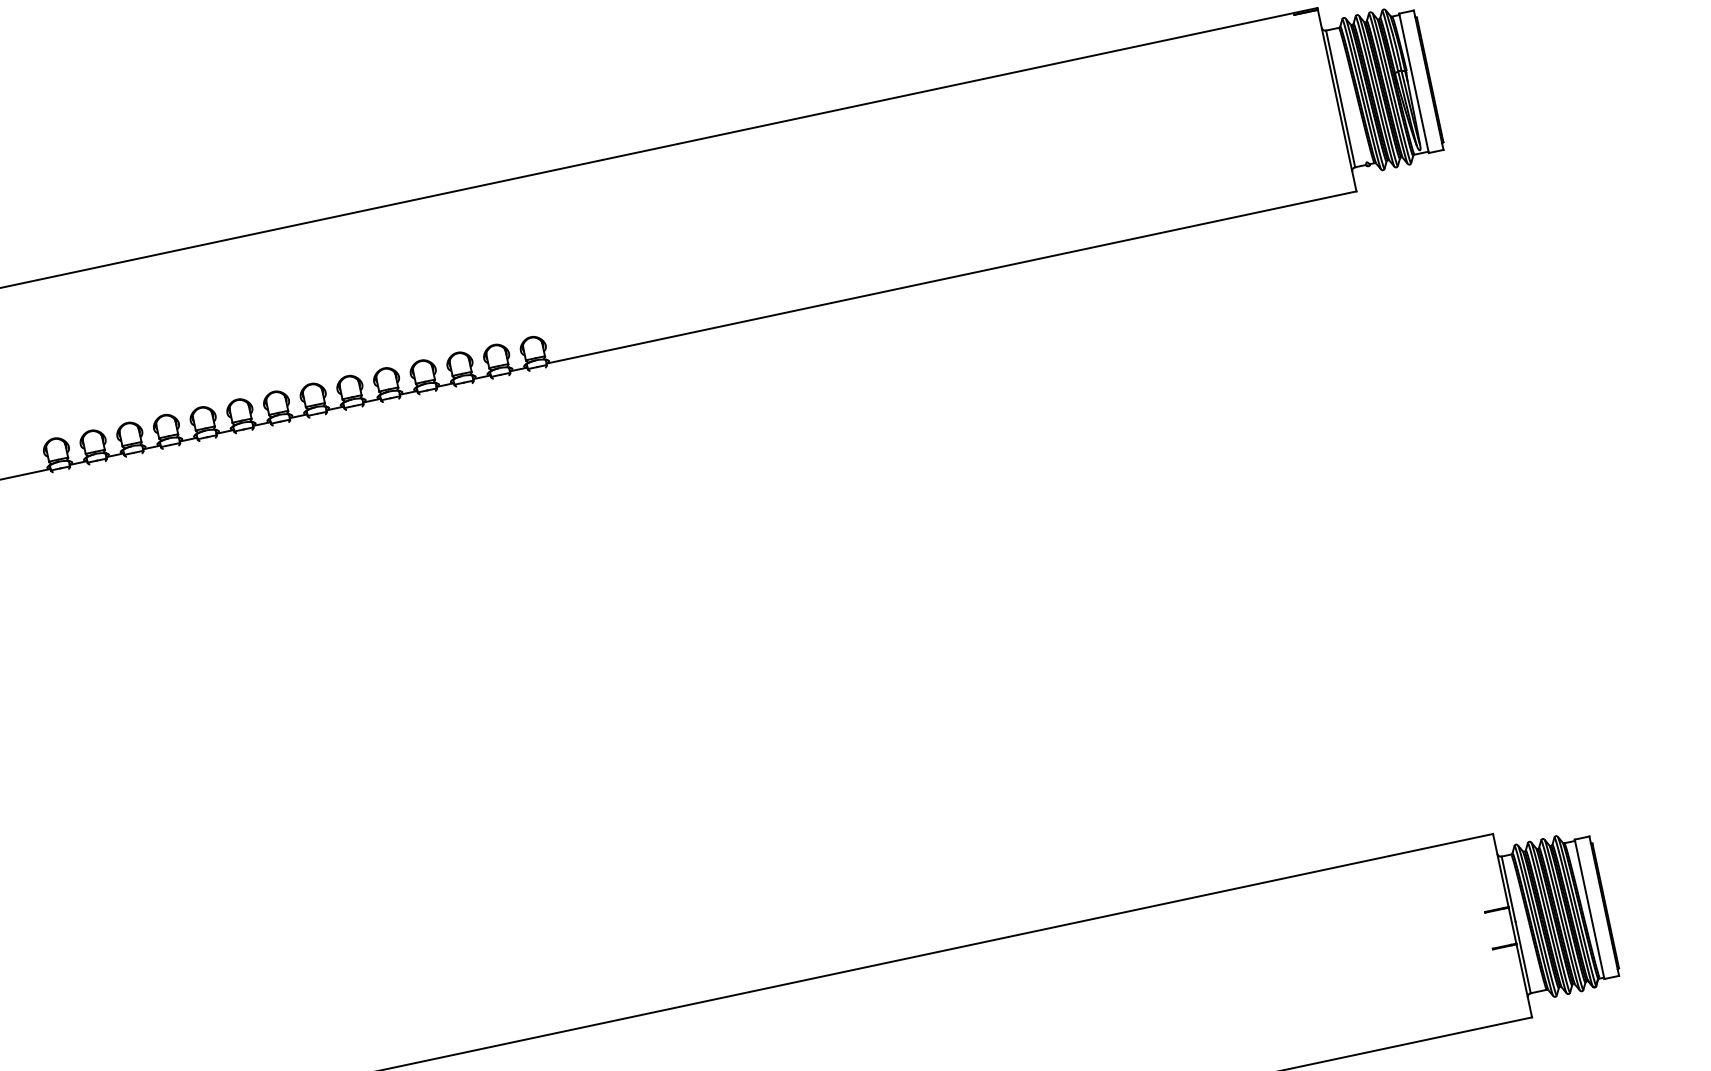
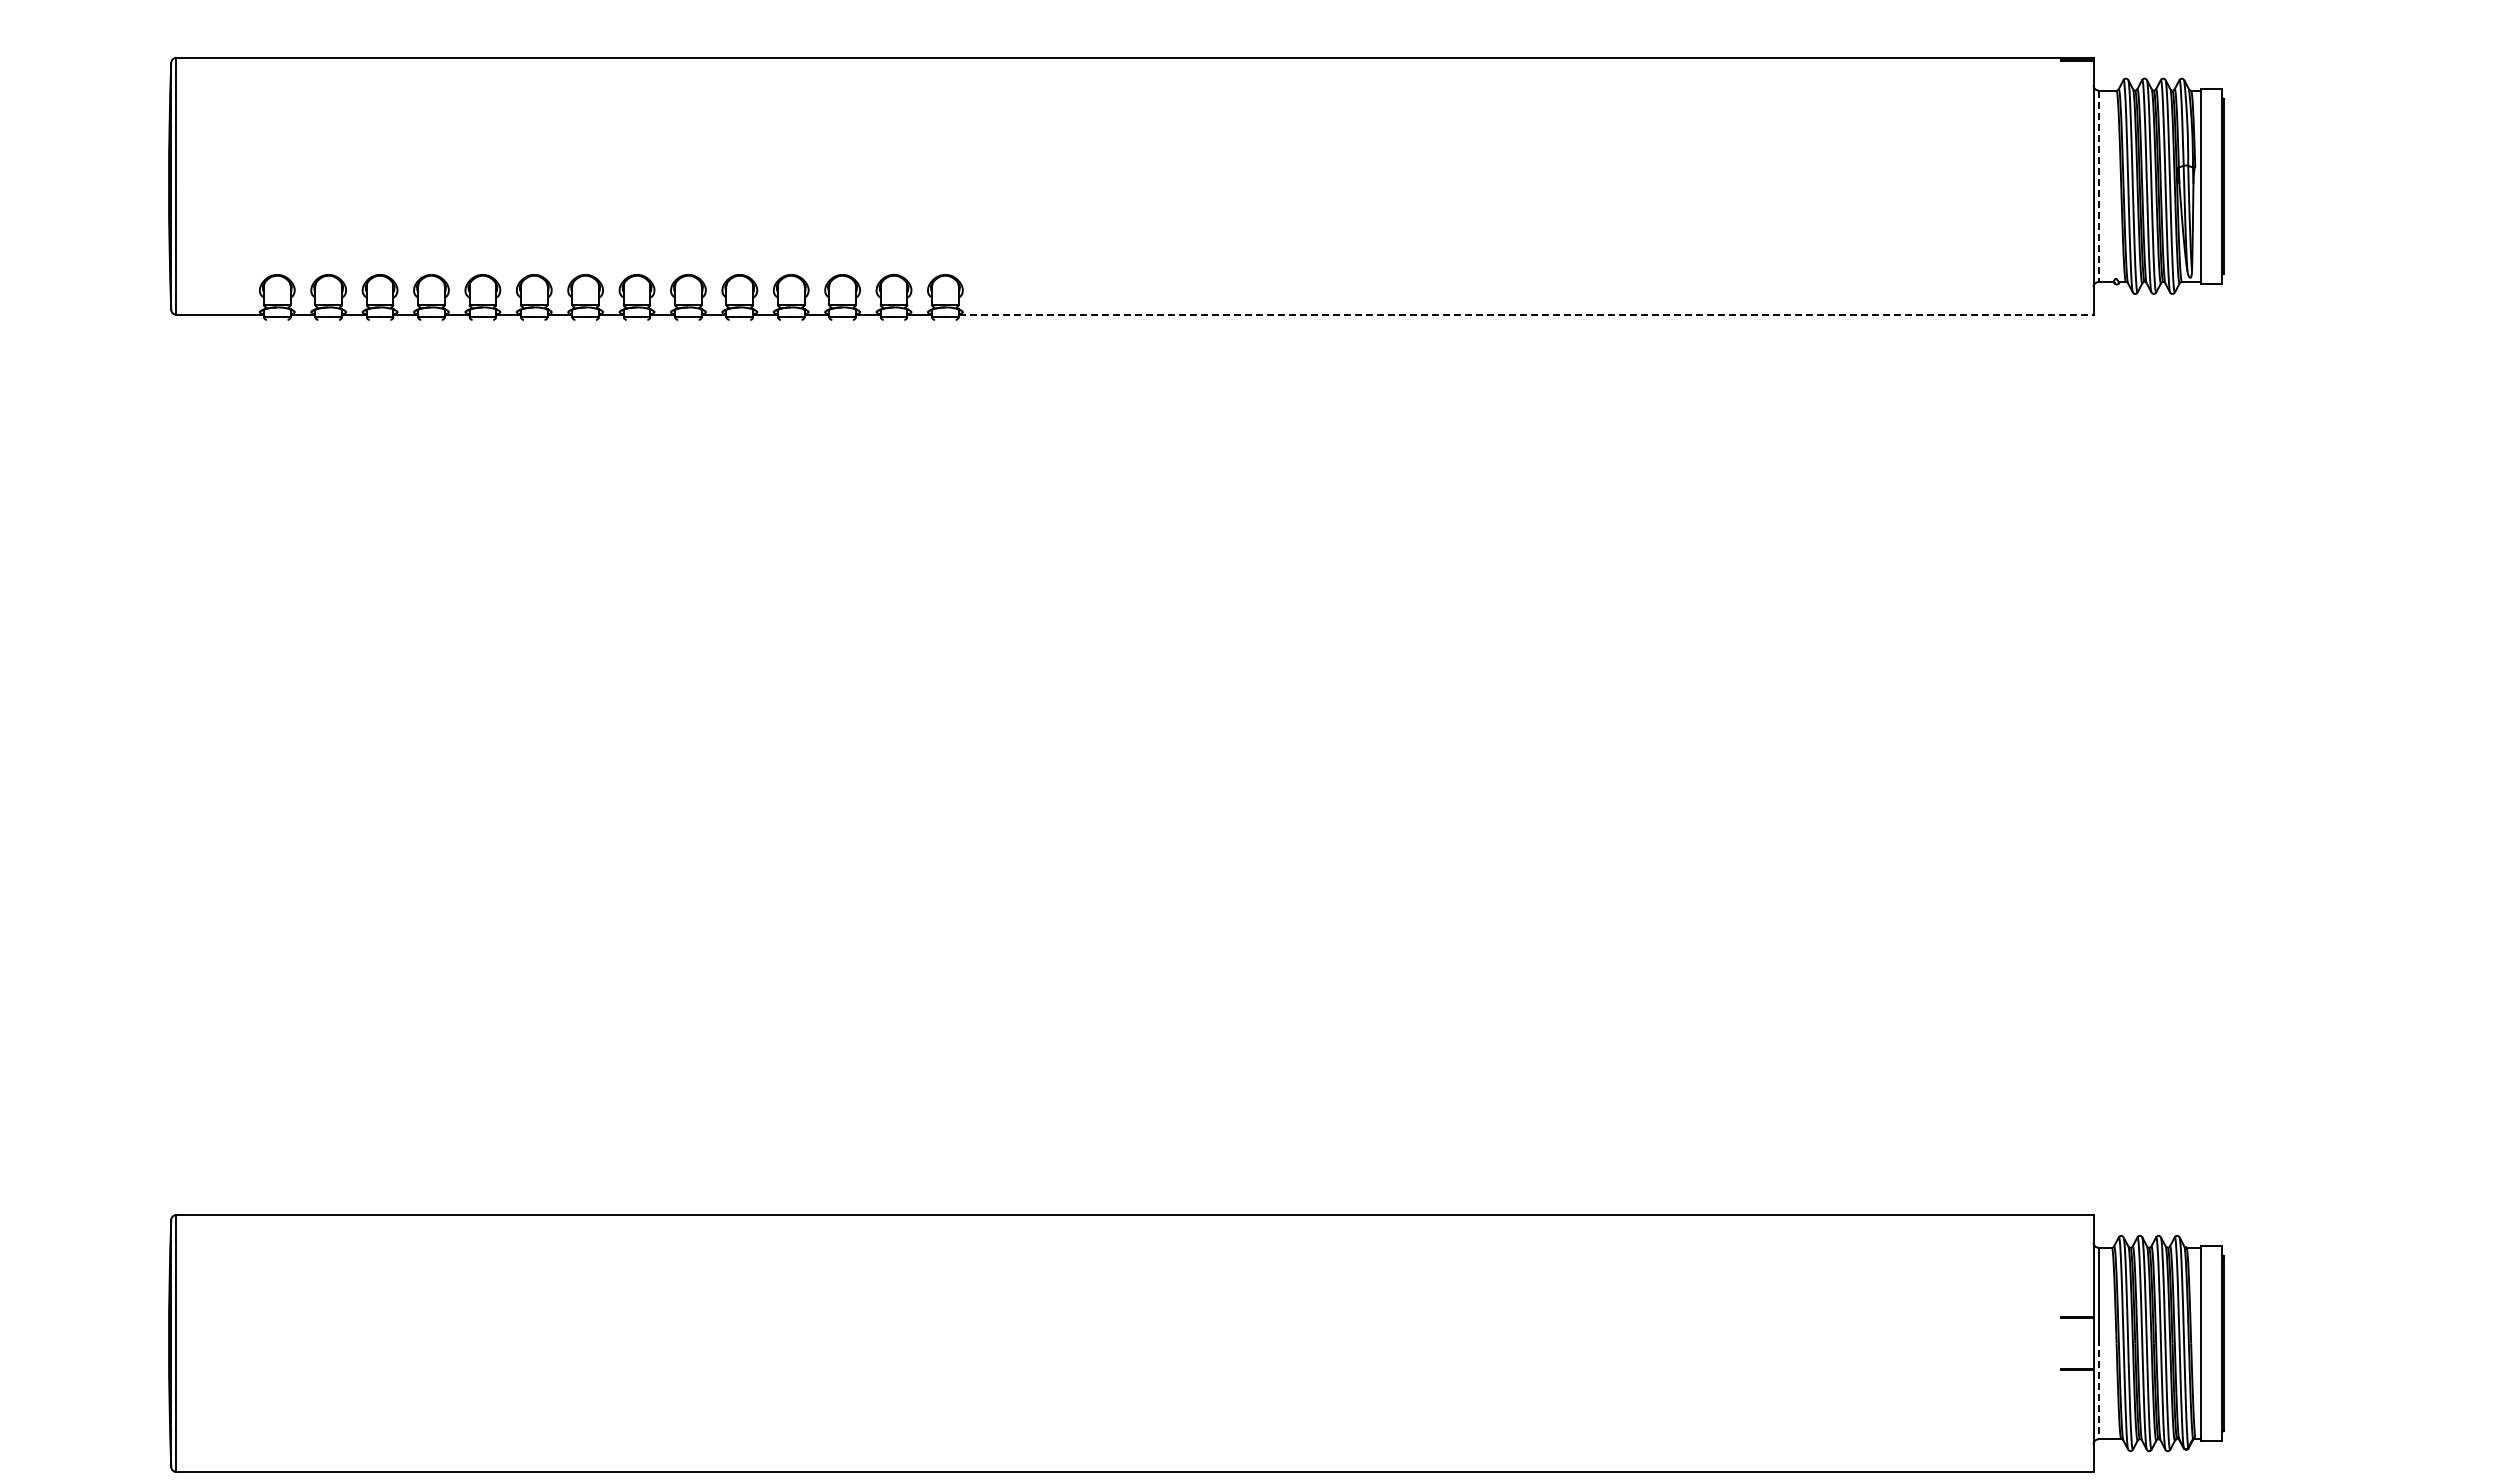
line: (1340, 99) -> (2098, 186), solid -> dashed
line: (951, 277) -> (1526, 314), solid -> dashed
line: (1523, 957) -> (2098, 1389), solid -> dashed

